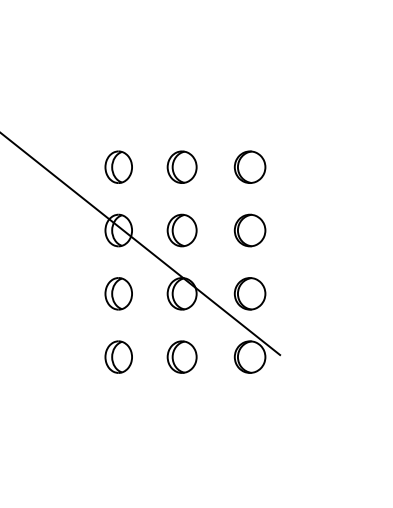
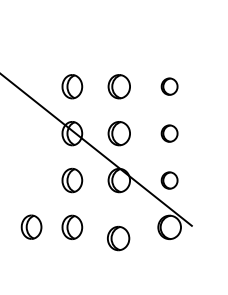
part: (249, 166) -> (169, 86), size x0.7
part: (249, 230) -> (169, 133), size x0.7
part: (249, 293) -> (169, 180), size x0.7
part: (63, 356) -> (31, 226), added
part: (181, 356) -> (118, 238), moved

